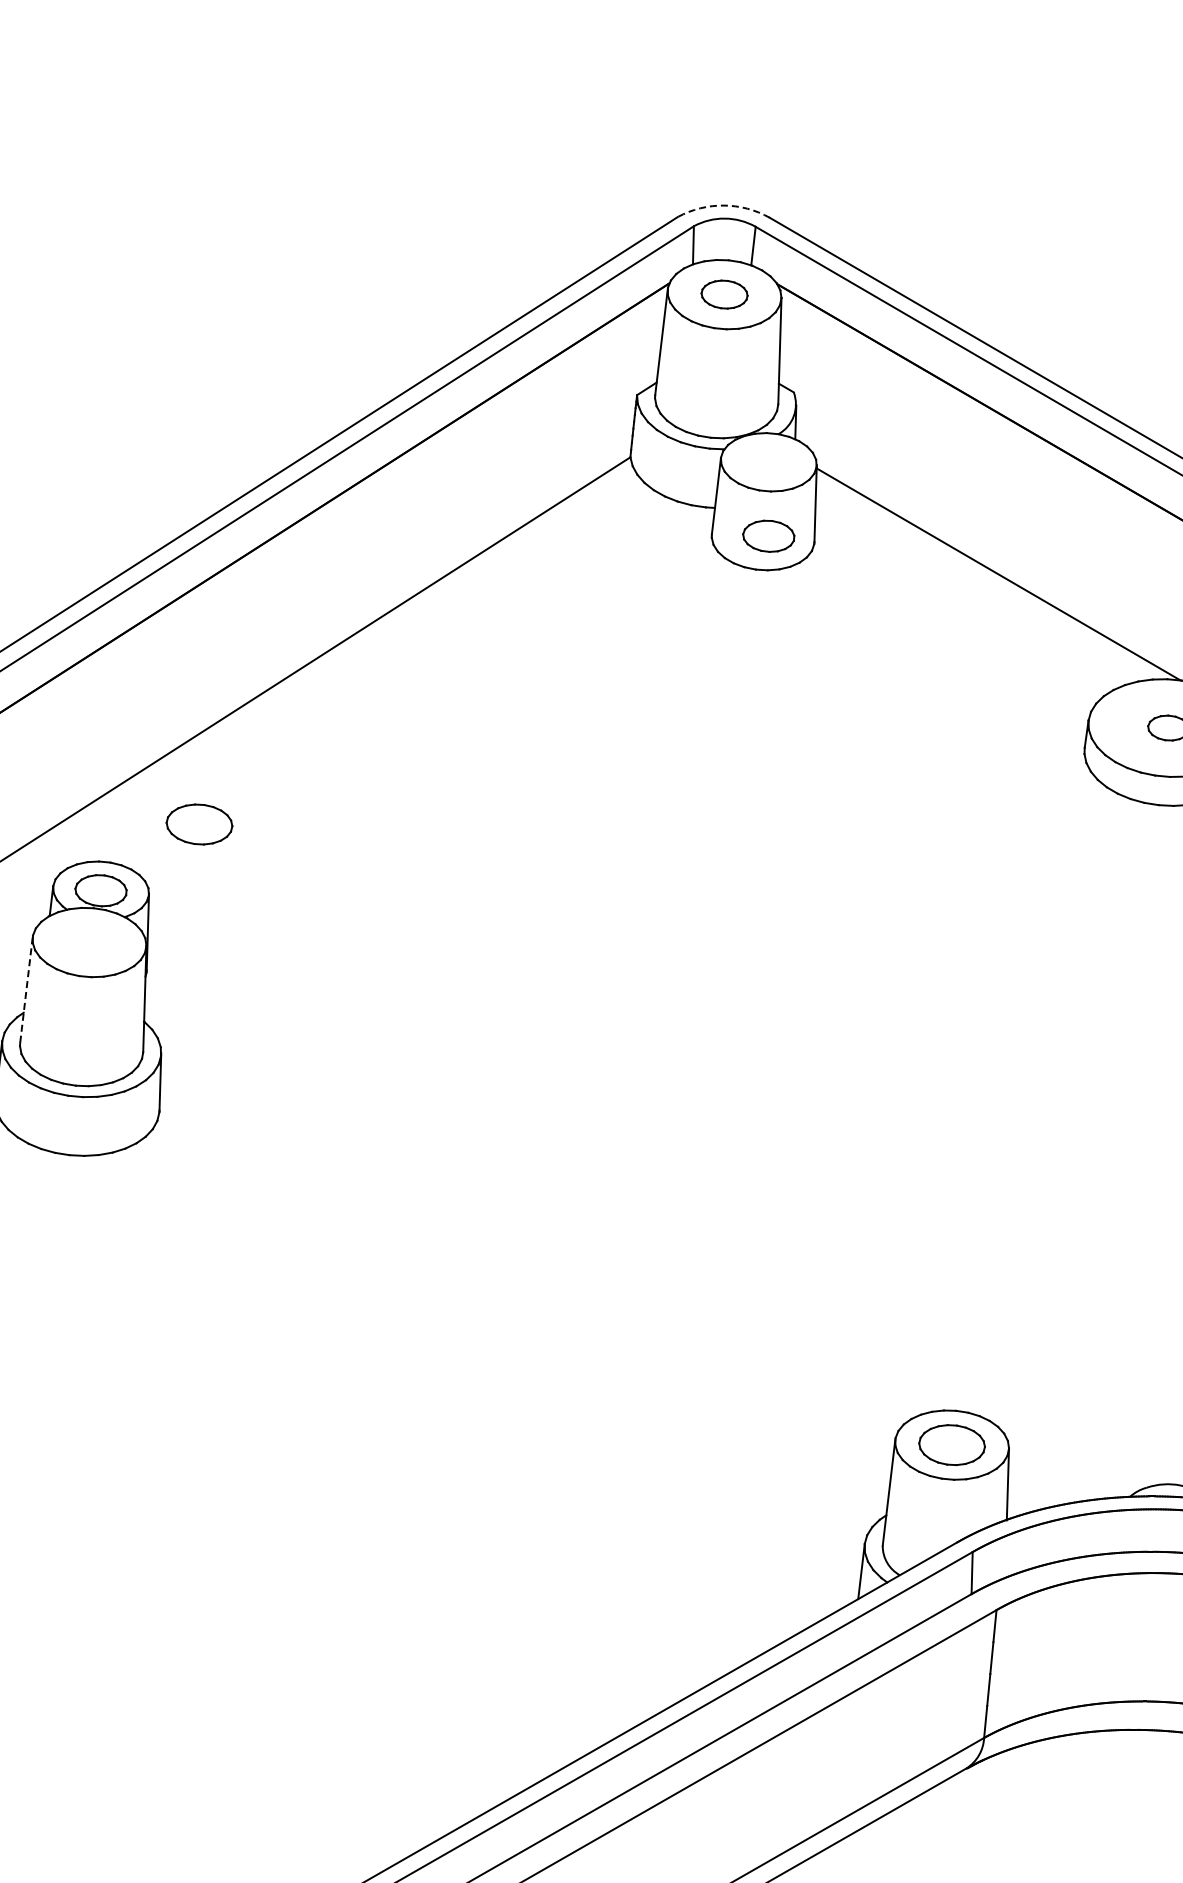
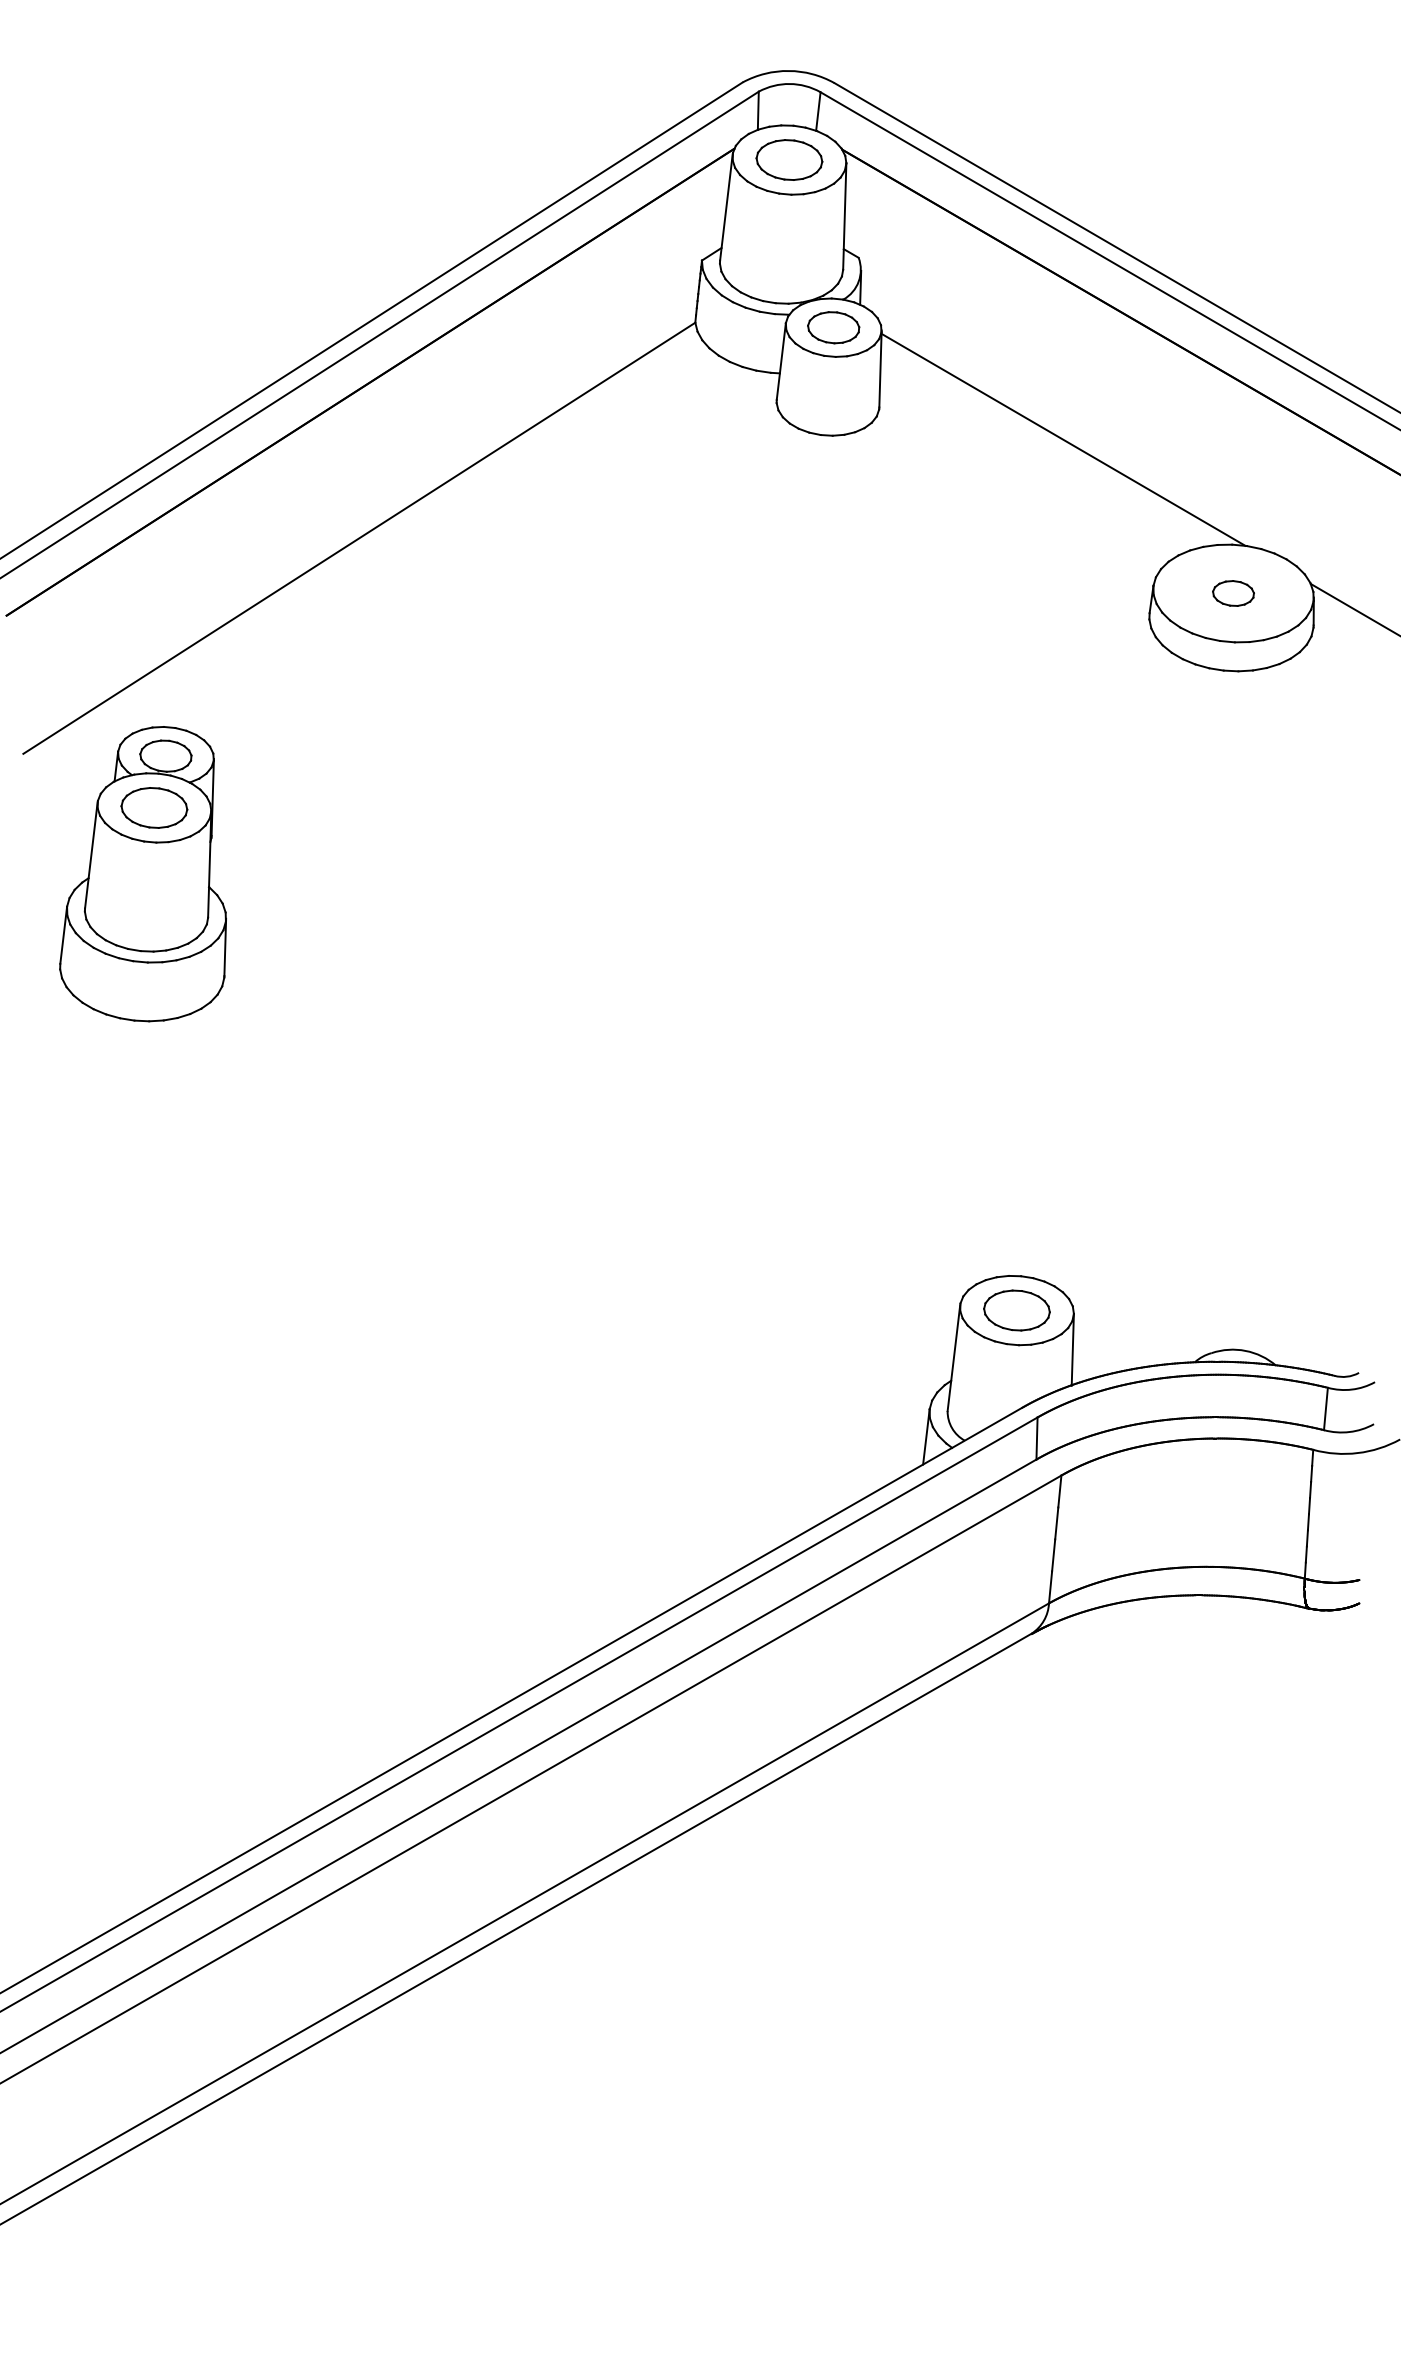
arc: (723, 205) -> (788, 70), dashed -> solid
part: (724, 294) -> (789, 159), size x1.43
part: (768, 536) -> (833, 327), moved
part: (199, 824) -> (154, 807), moved
line: (26, 991) -> (91, 856), dashed -> solid

